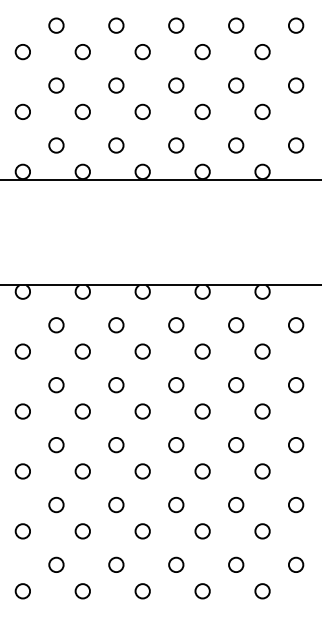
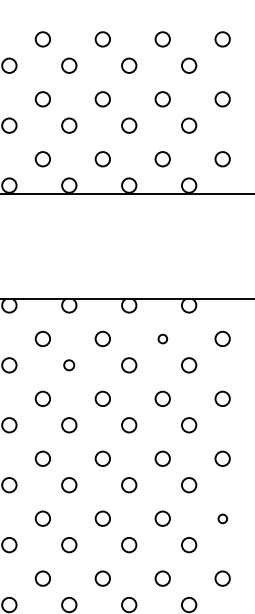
circle: (236, 325) -> (163, 339), size x0.6
circle: (142, 351) -> (69, 365), size x0.7
circle: (296, 505) -> (223, 519), size x0.6

